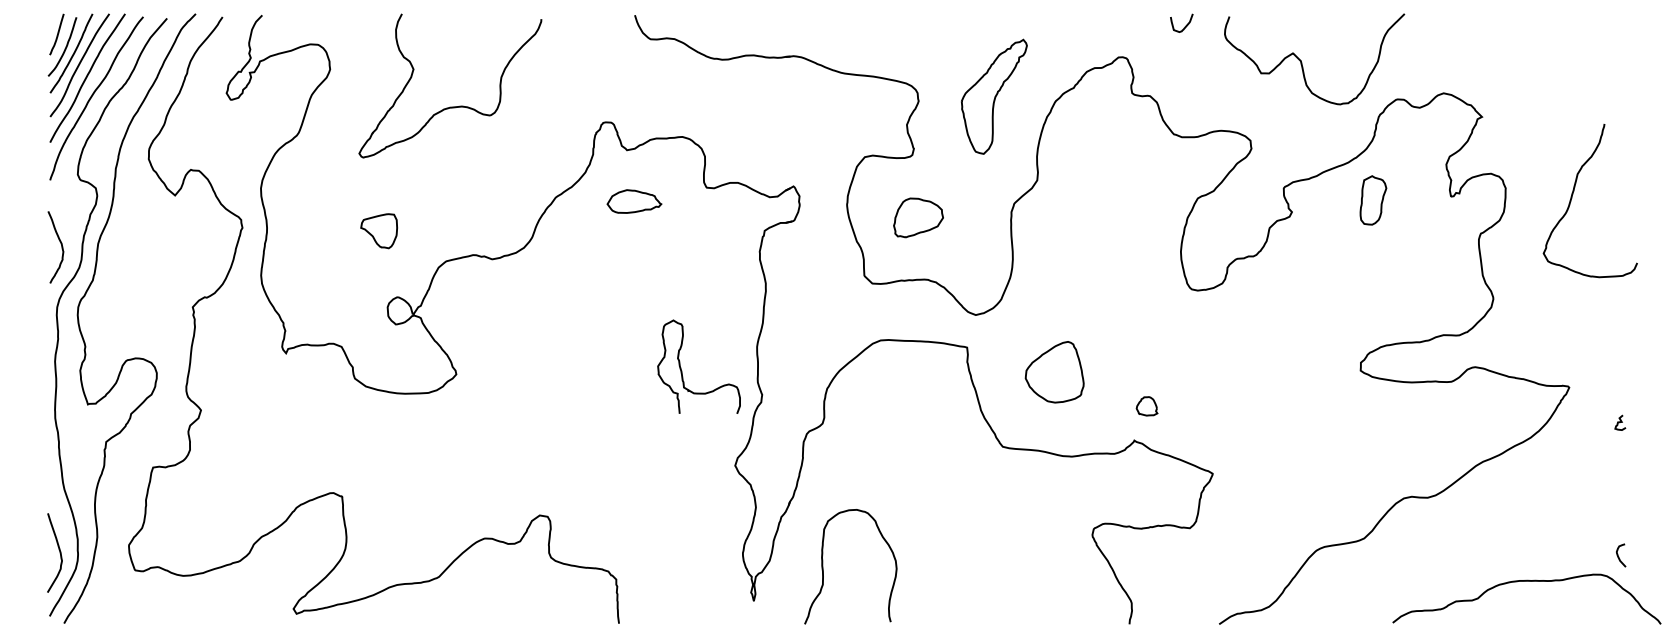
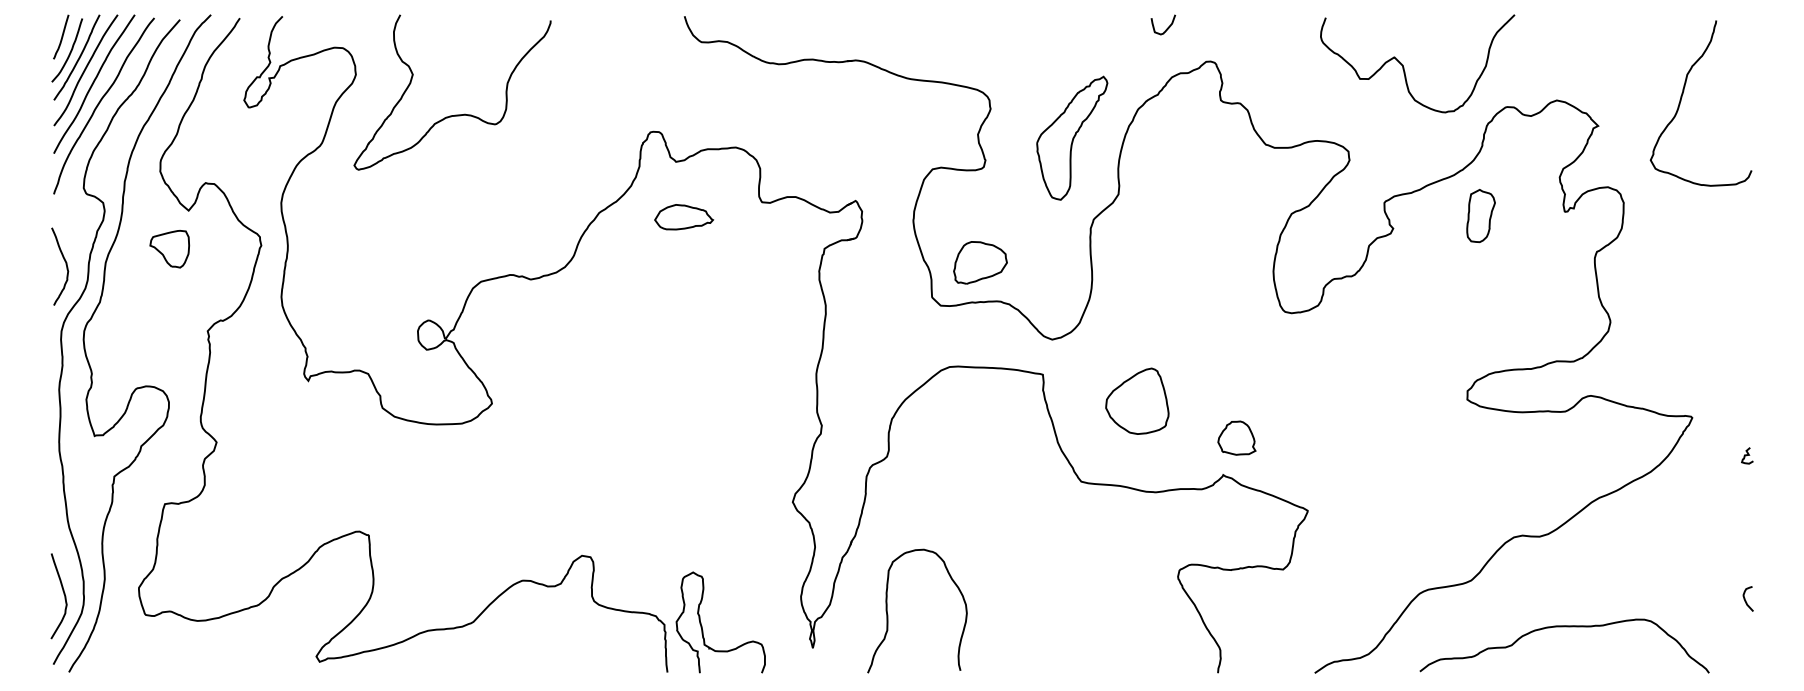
curve: (1185, 25) -> (1167, 27), moved
part: (994, 96) -> (1072, 137), moved
curve: (453, 106) -> (455, 114), moved
curve: (1573, 195) -> (1682, 97), moved
part: (918, 217) -> (980, 262), moved
part: (378, 231) -> (169, 249), moved
curve: (682, 369) -> (702, 625), moved
part: (1146, 405) -> (1236, 437), size x1.67
curve: (1526, 581) -> (1564, 627), moved

